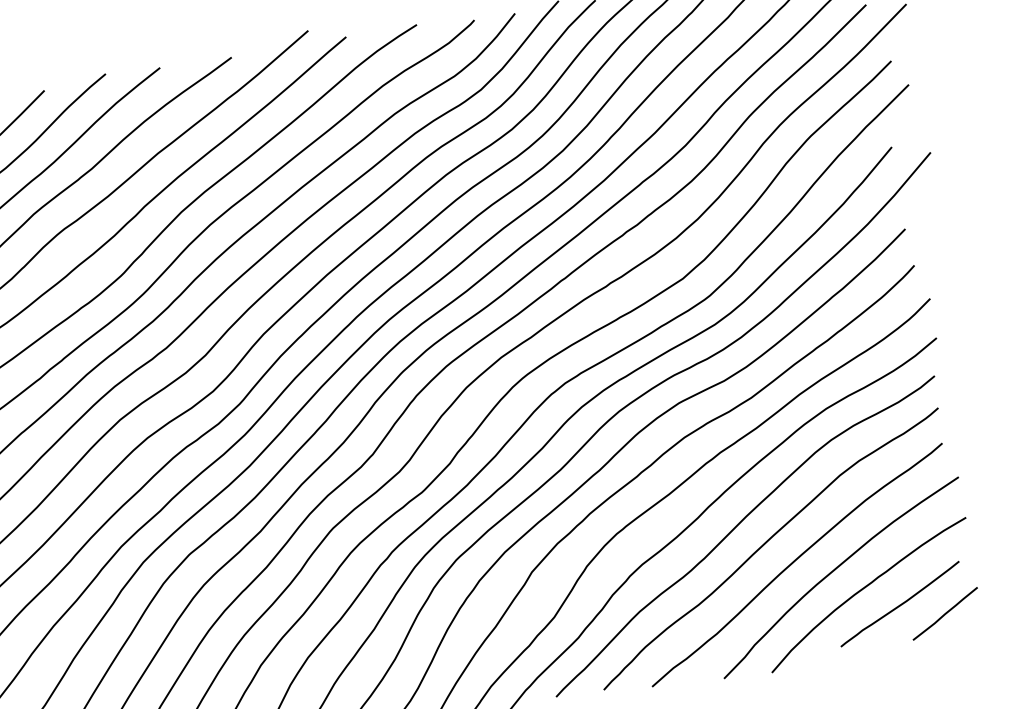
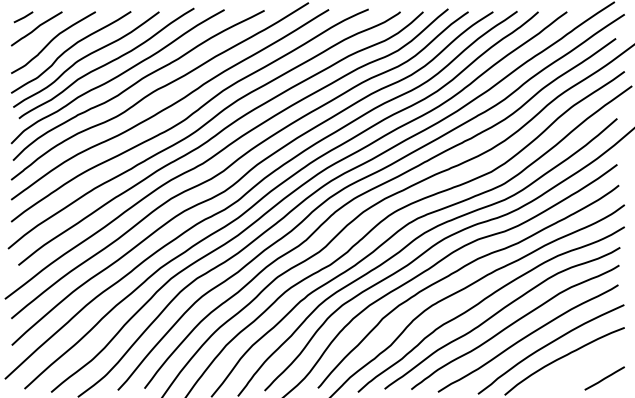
curve: (900, 602) -> (581, 368), removed

